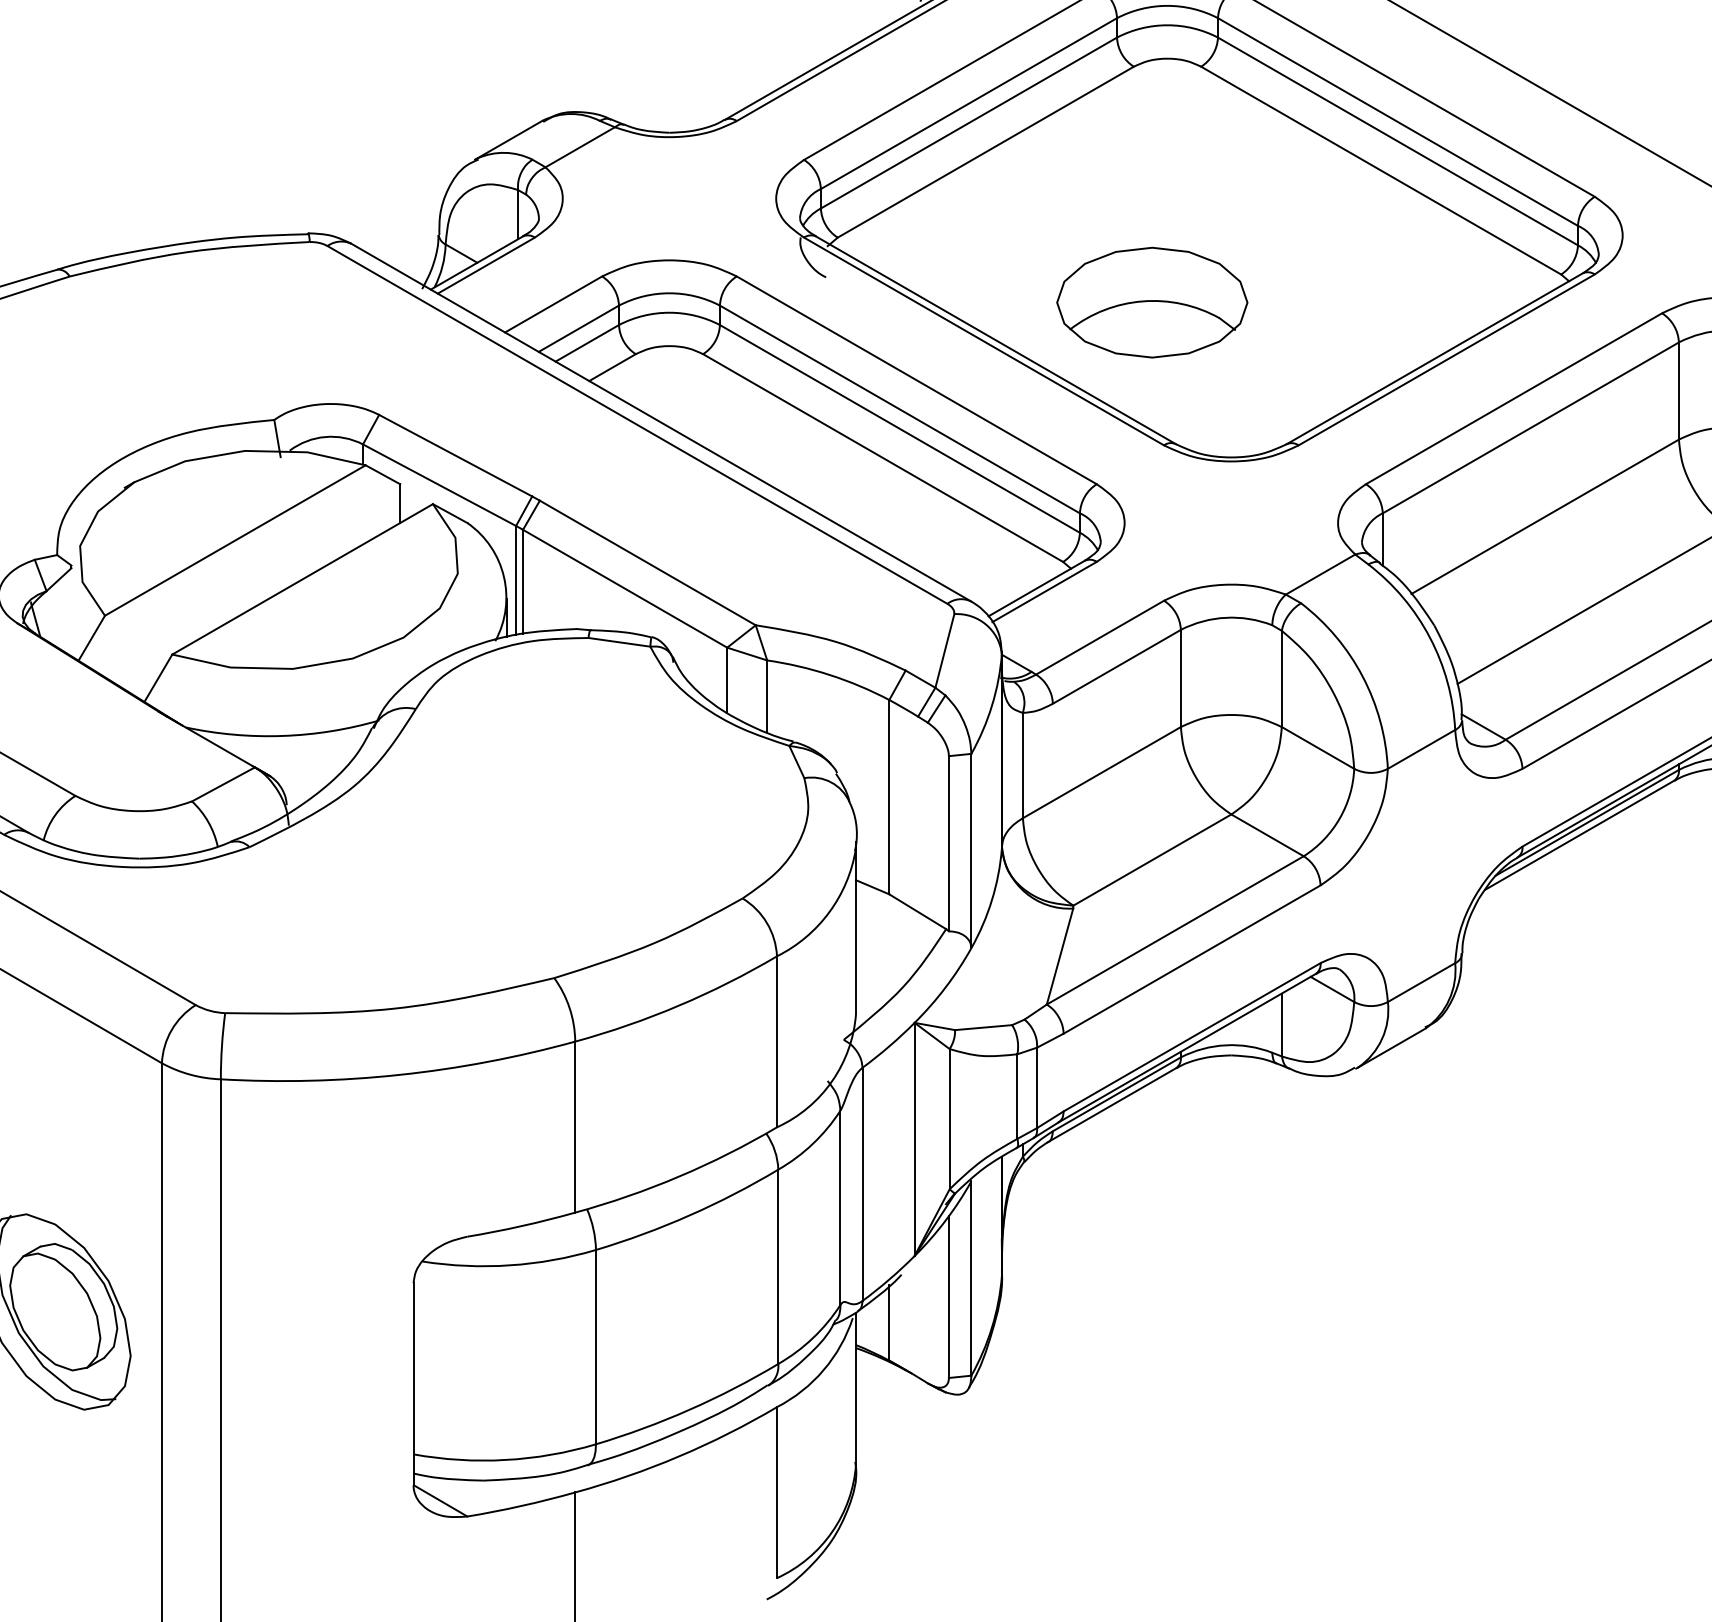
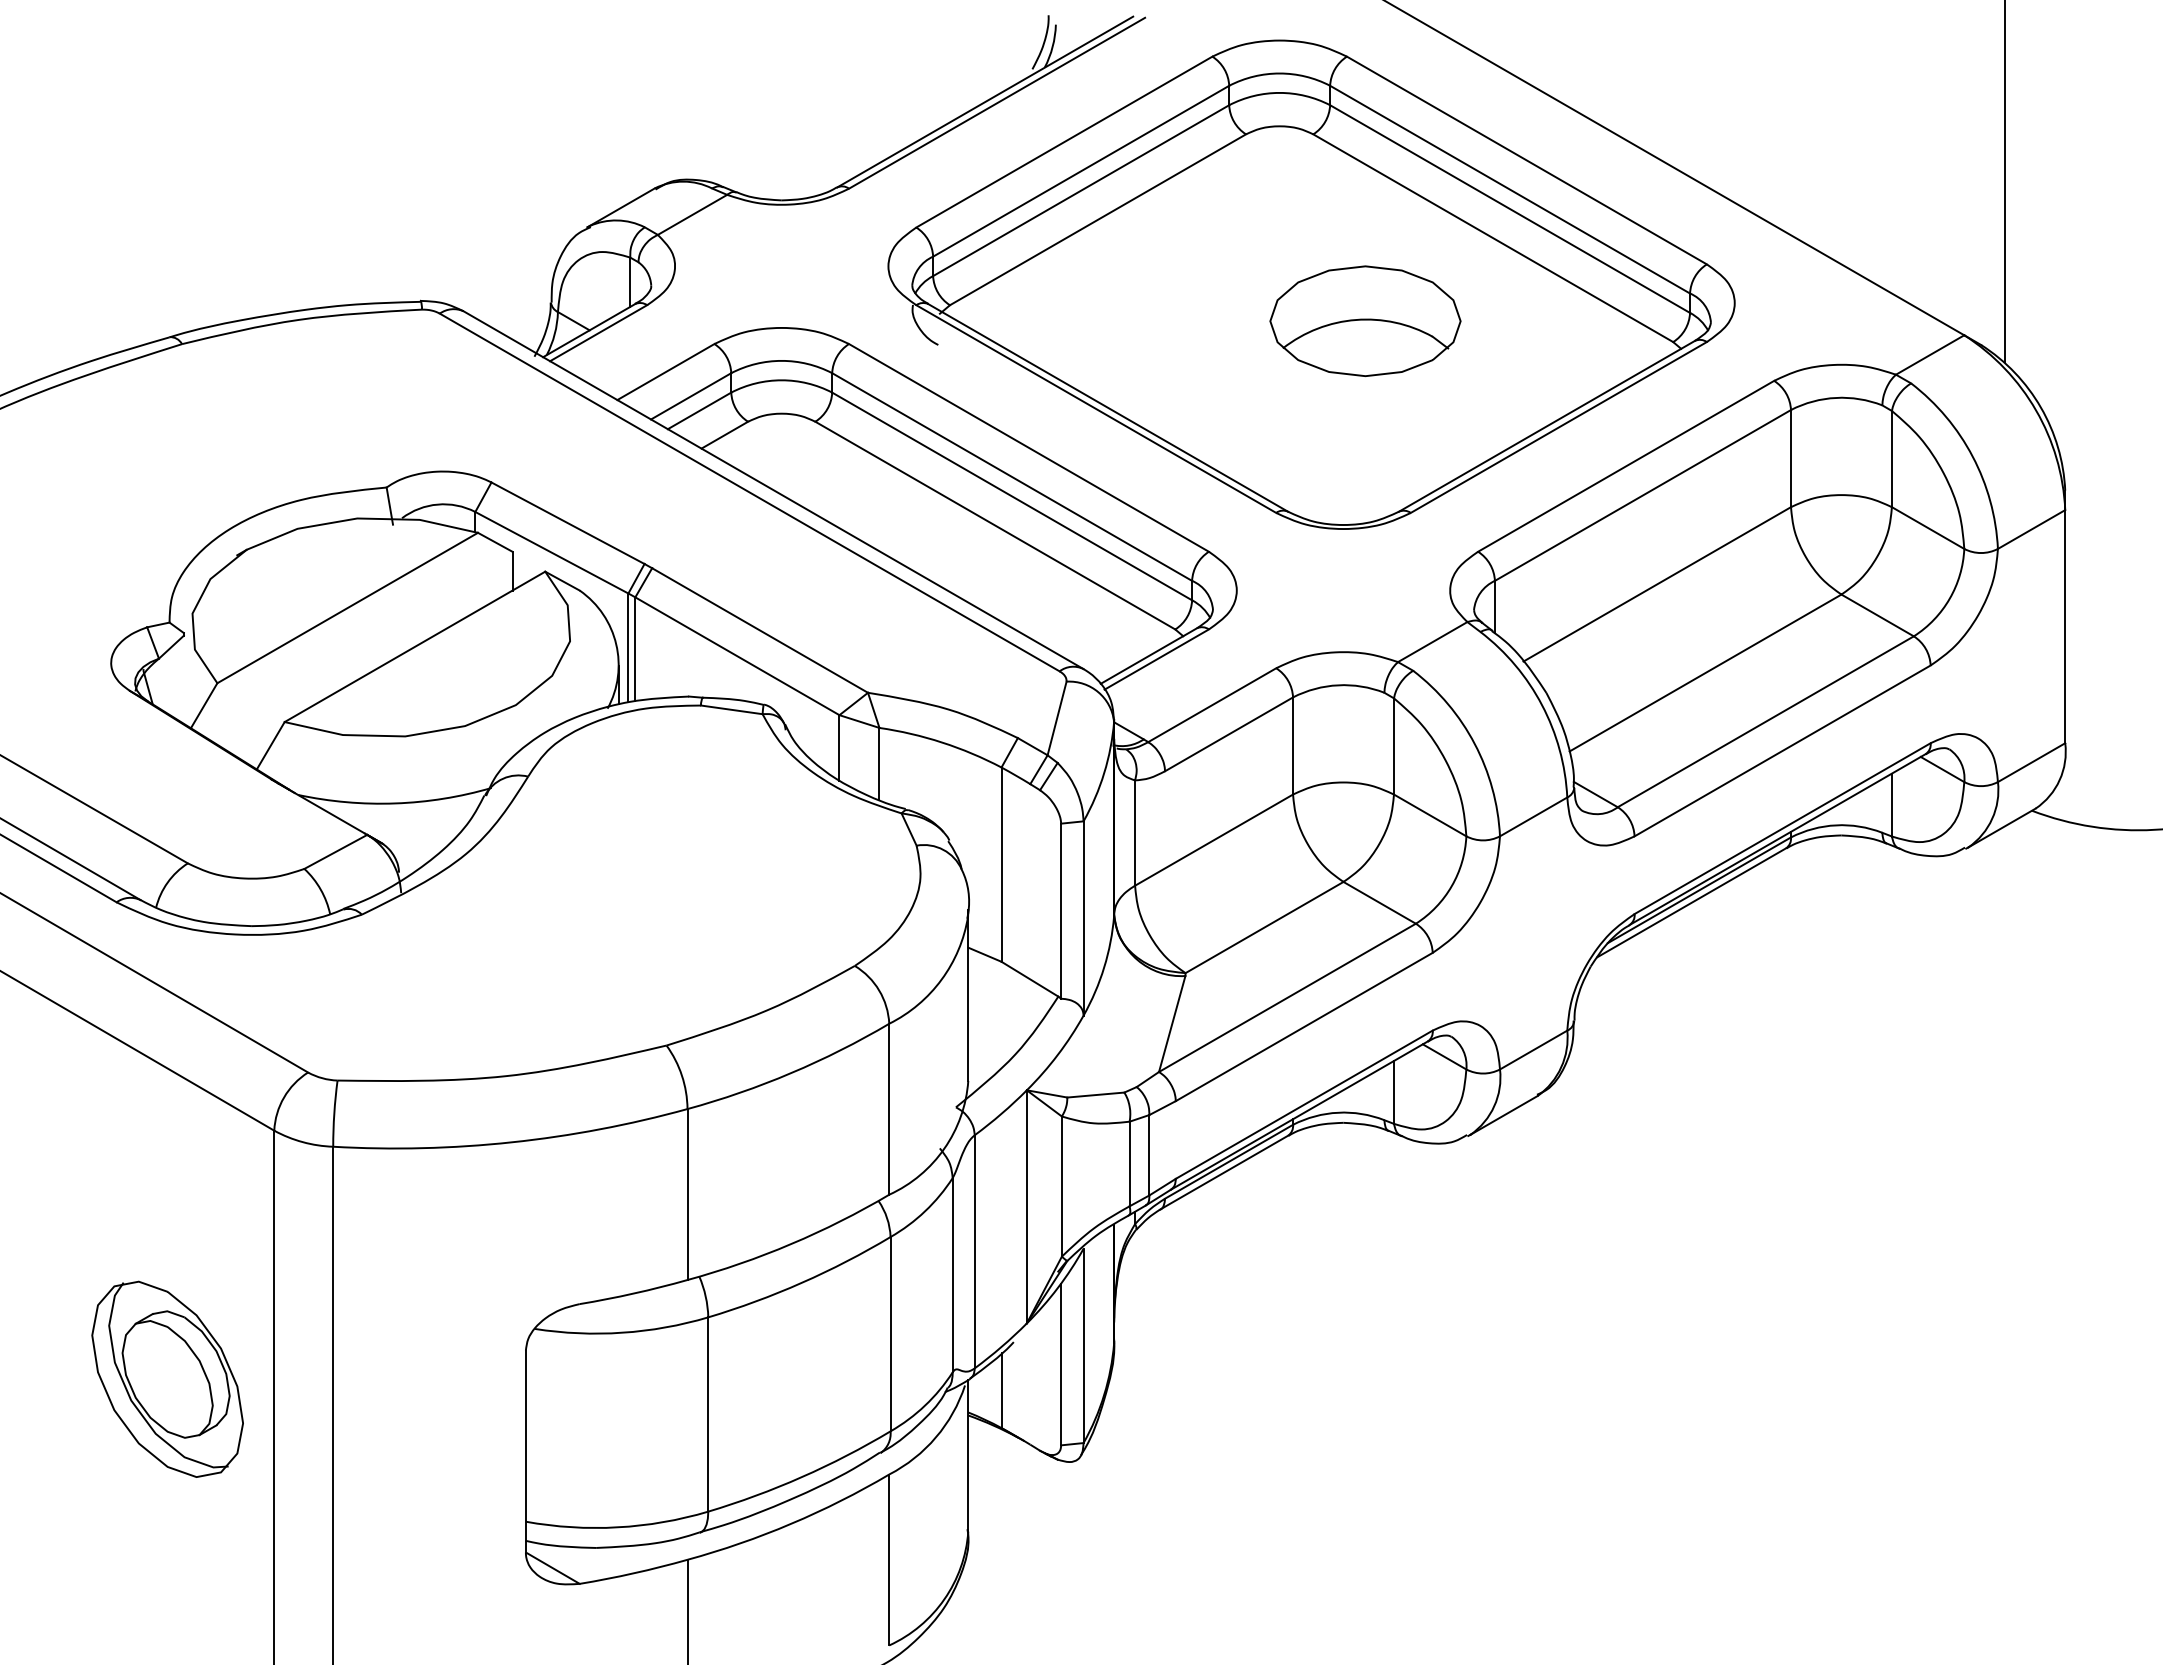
part: (1152, 302) -> (1365, 321), moved

